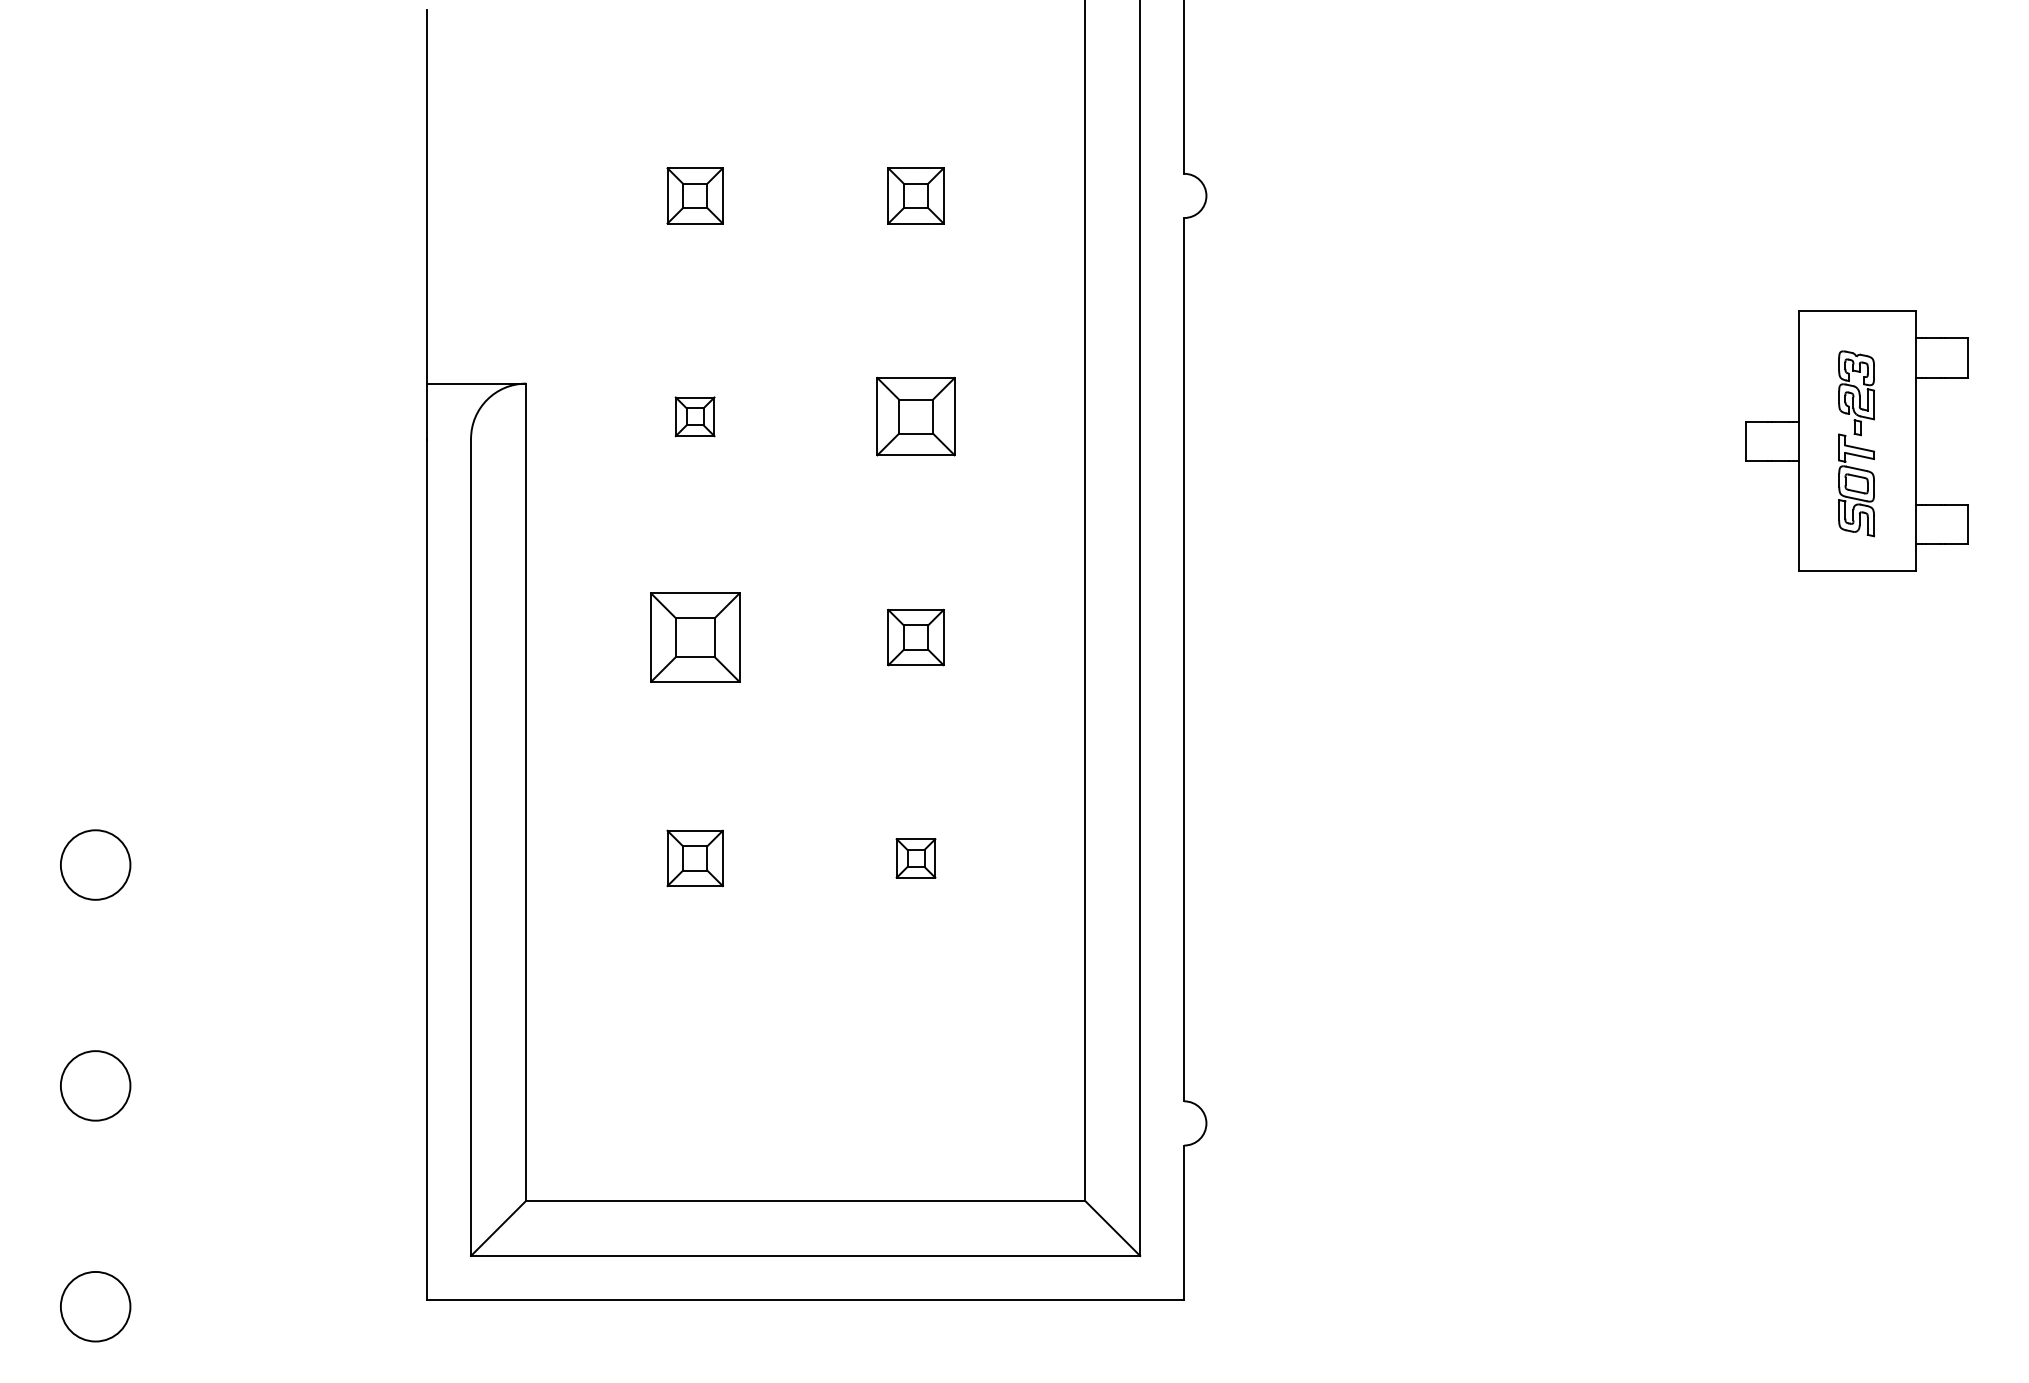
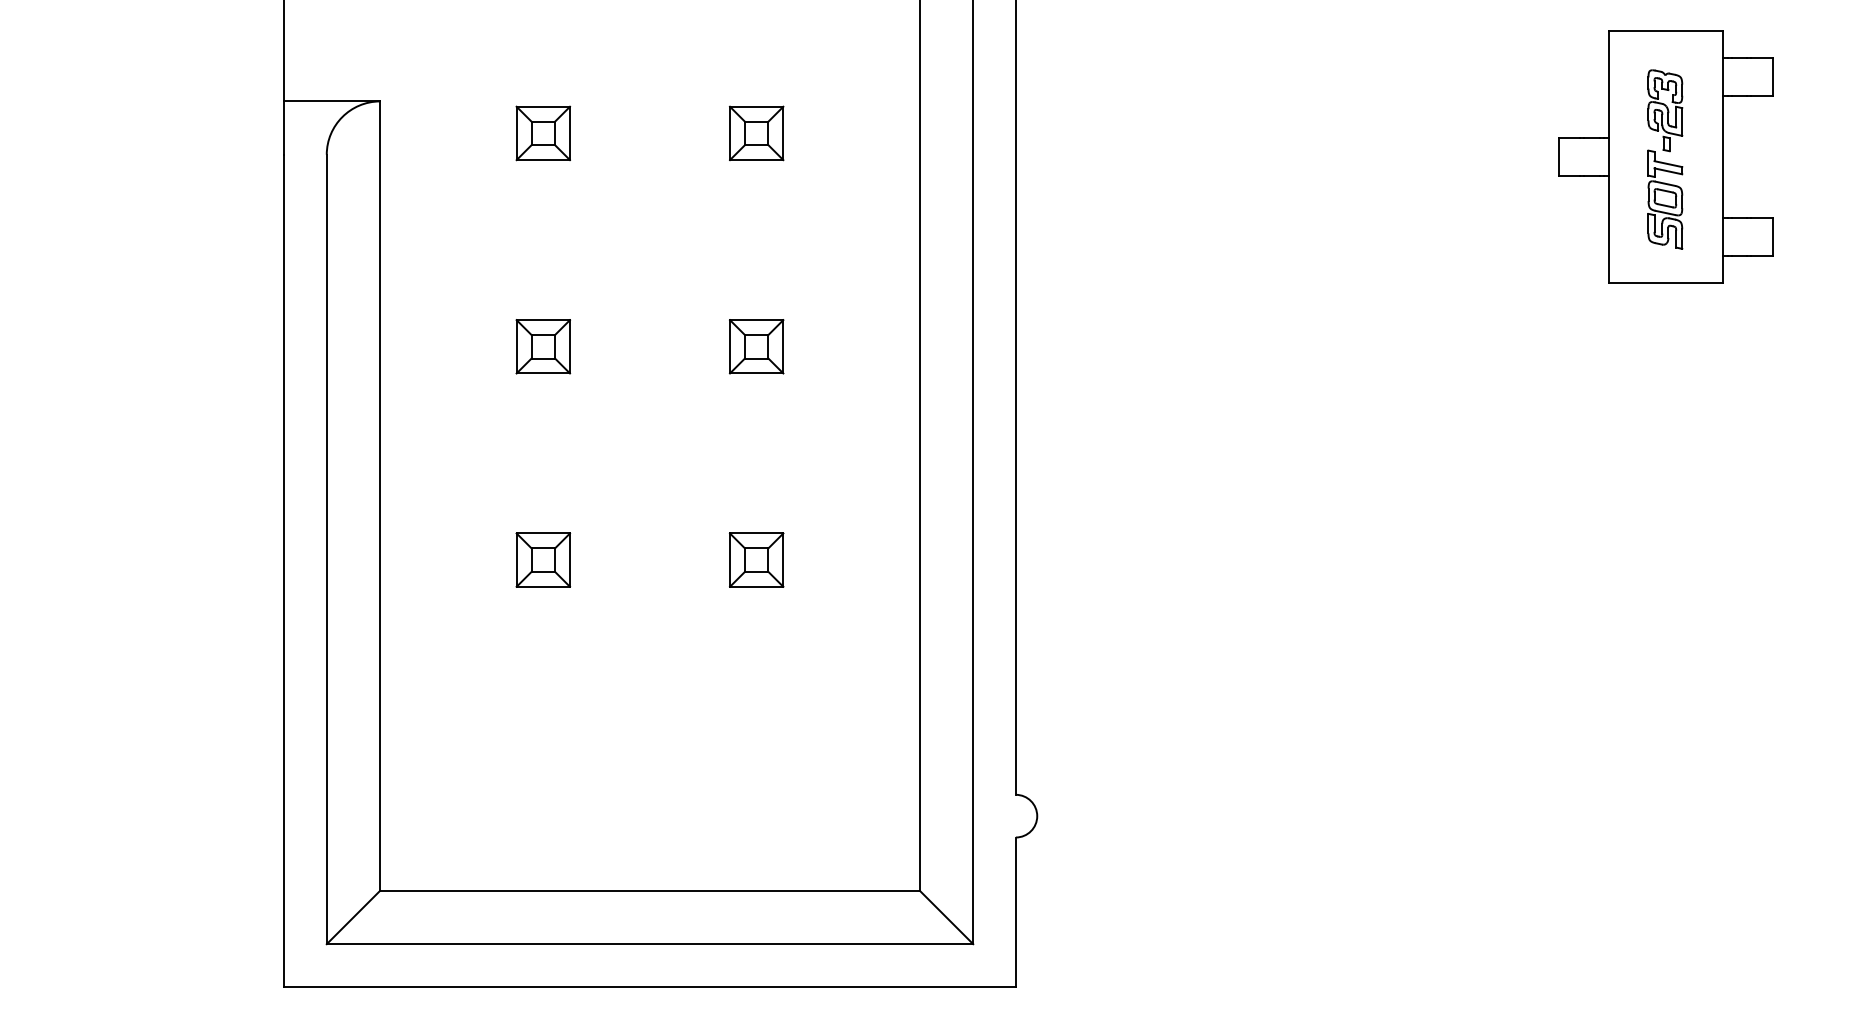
part: (694, 416) -> (542, 133), size x1.43
part: (915, 416) -> (756, 133), size x0.71
part: (694, 637) -> (542, 346), size x0.62
part: (915, 858) -> (756, 560), size x1.43

